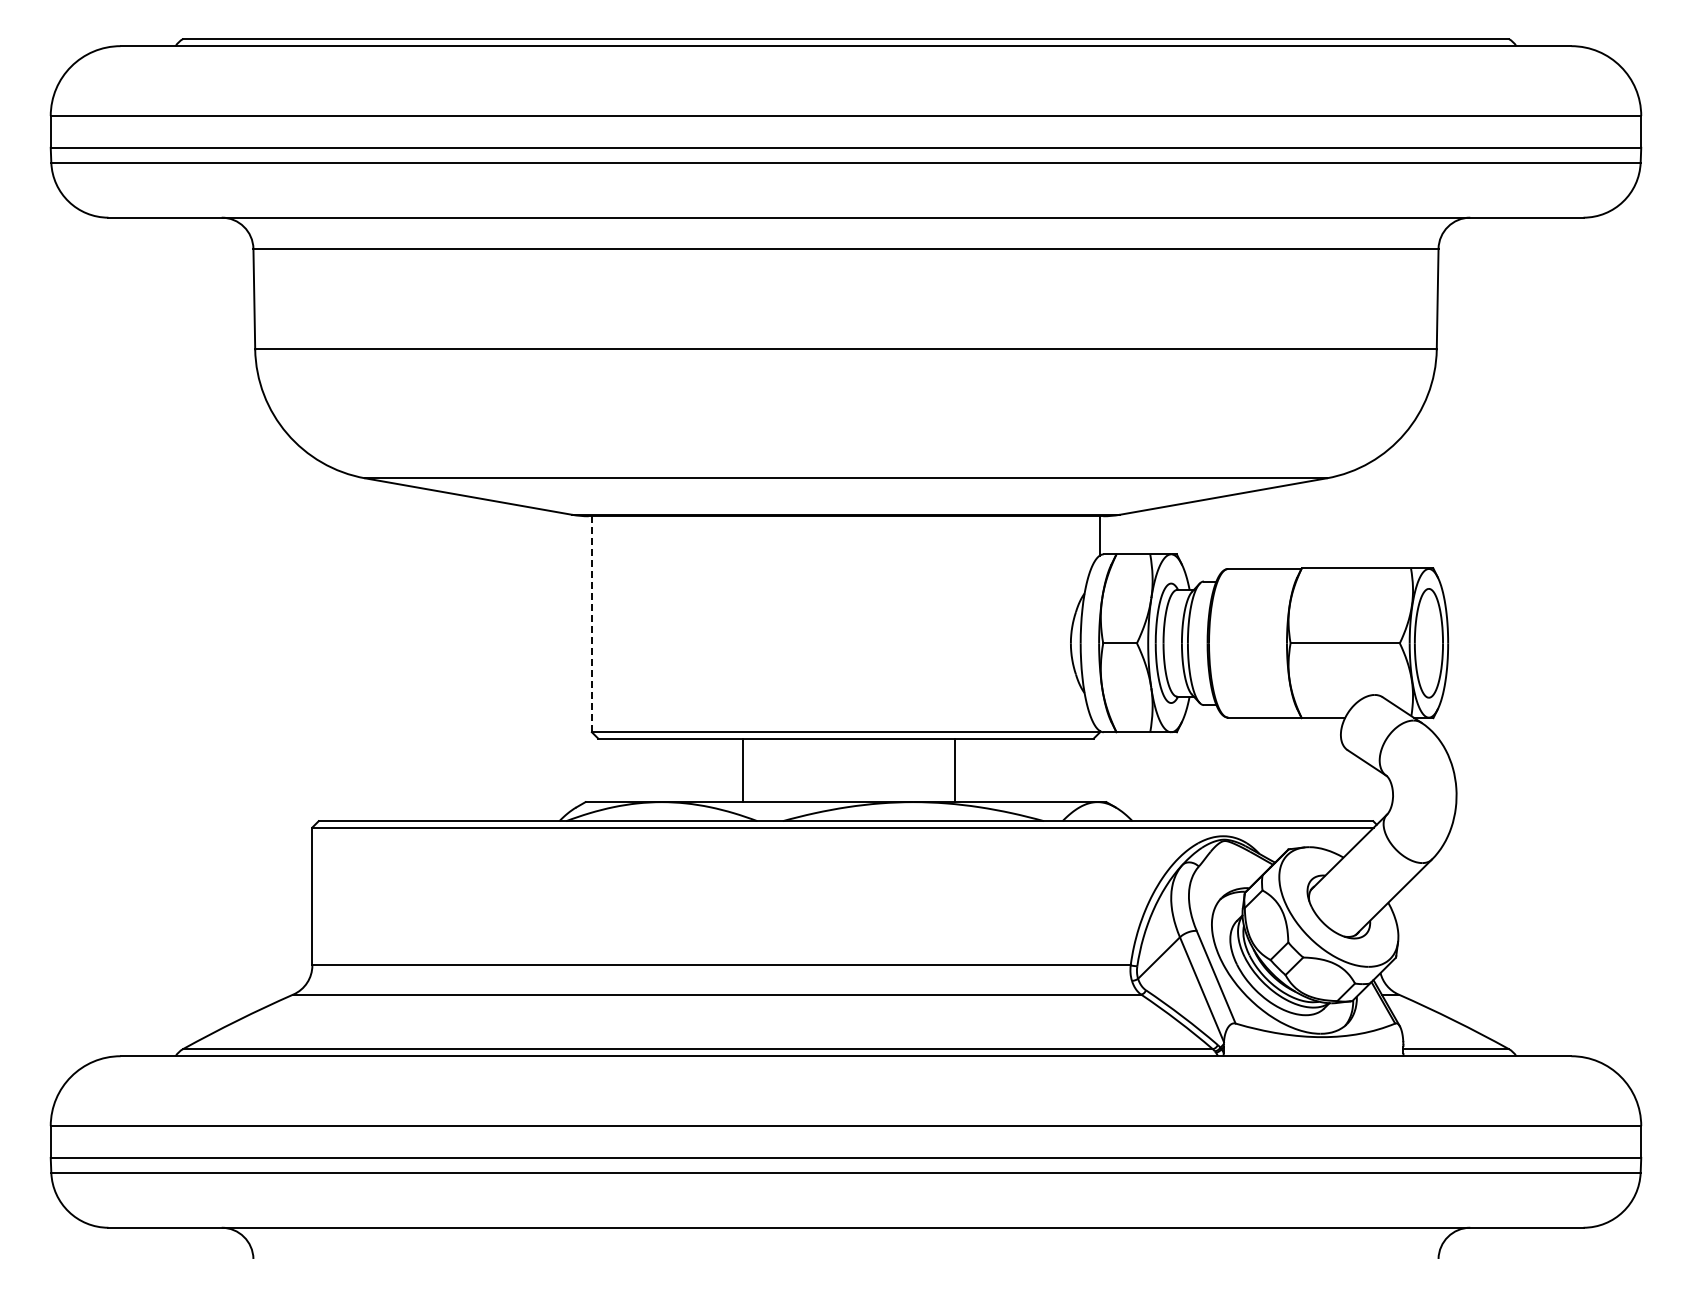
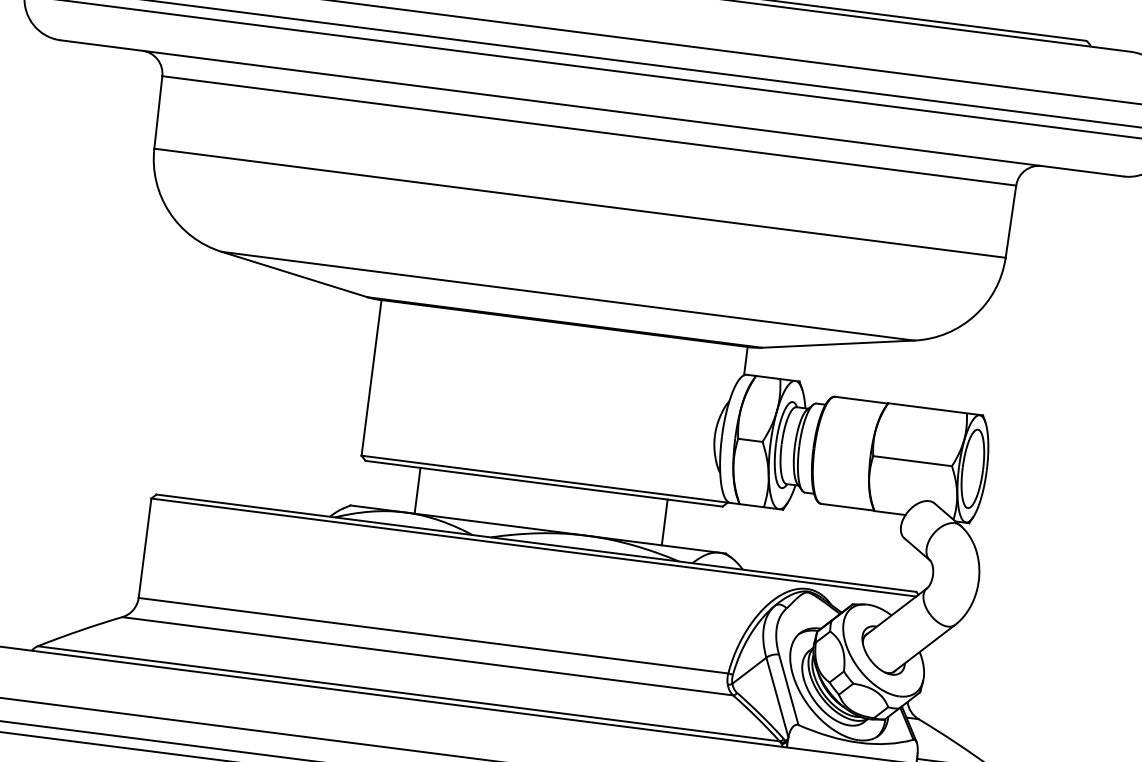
line: (591, 624) -> (371, 378), dashed -> solid
line: (743, 770) -> (417, 490), moved
line: (954, 770) -> (664, 522), moved

